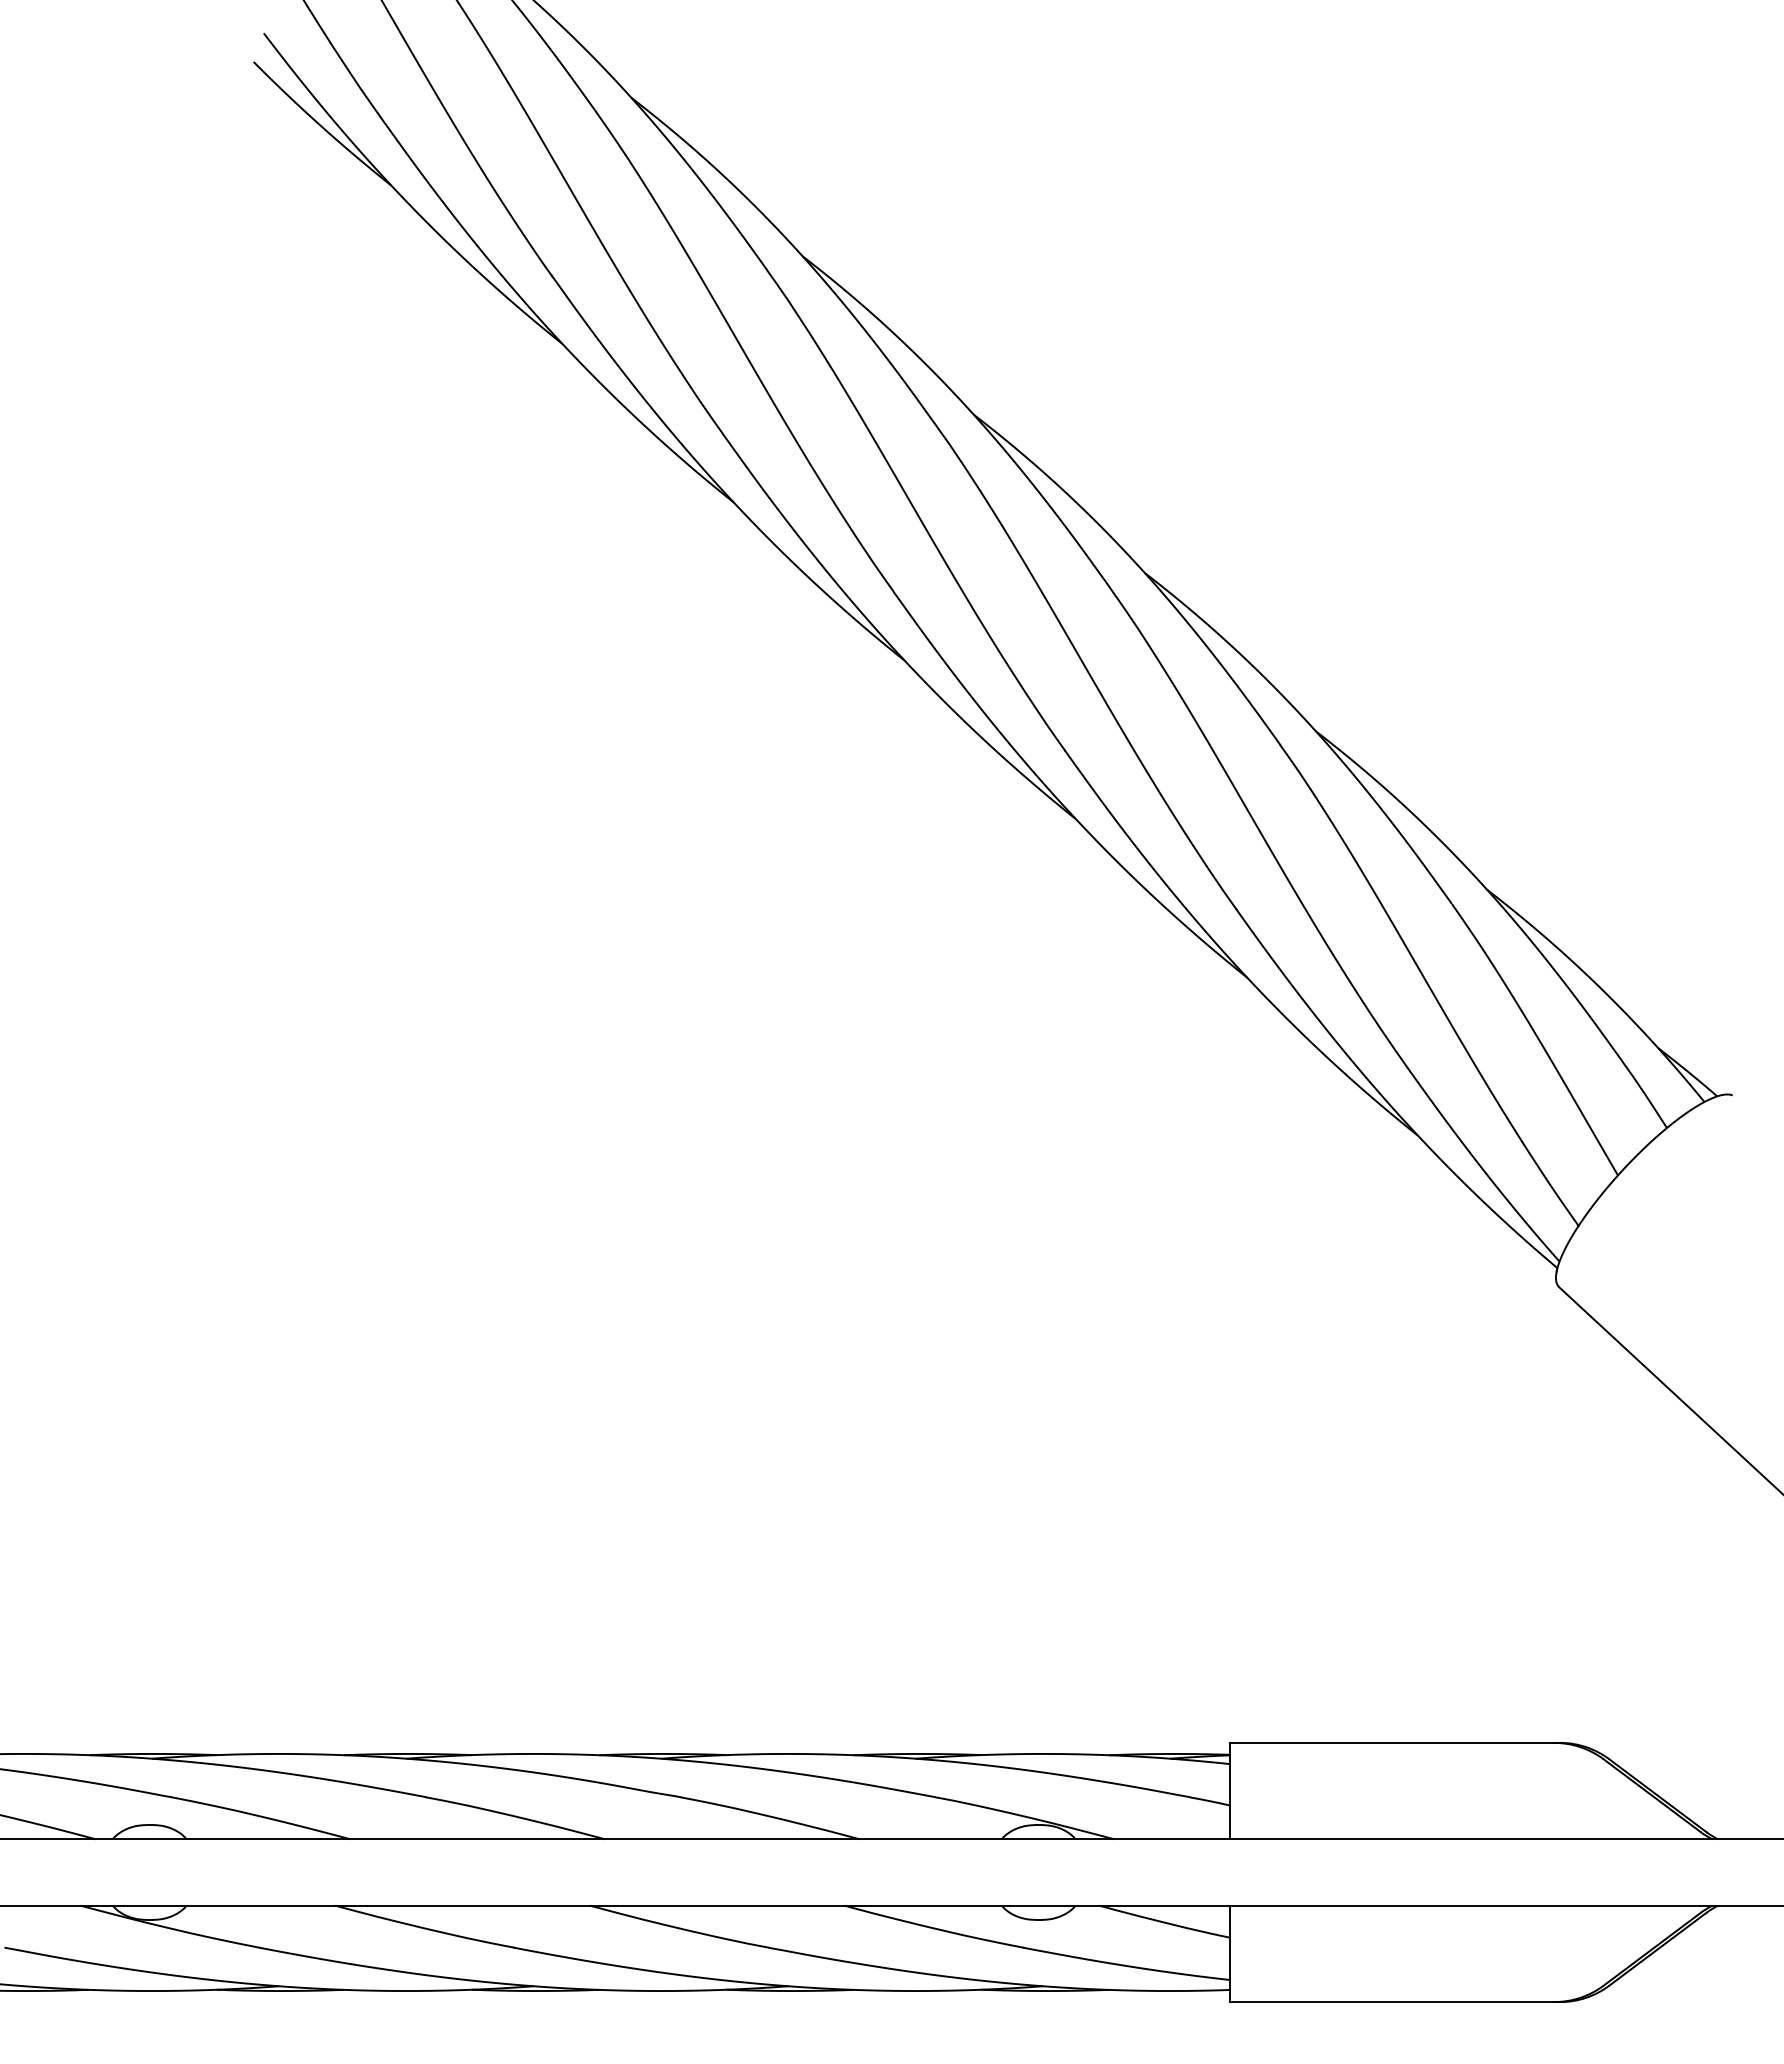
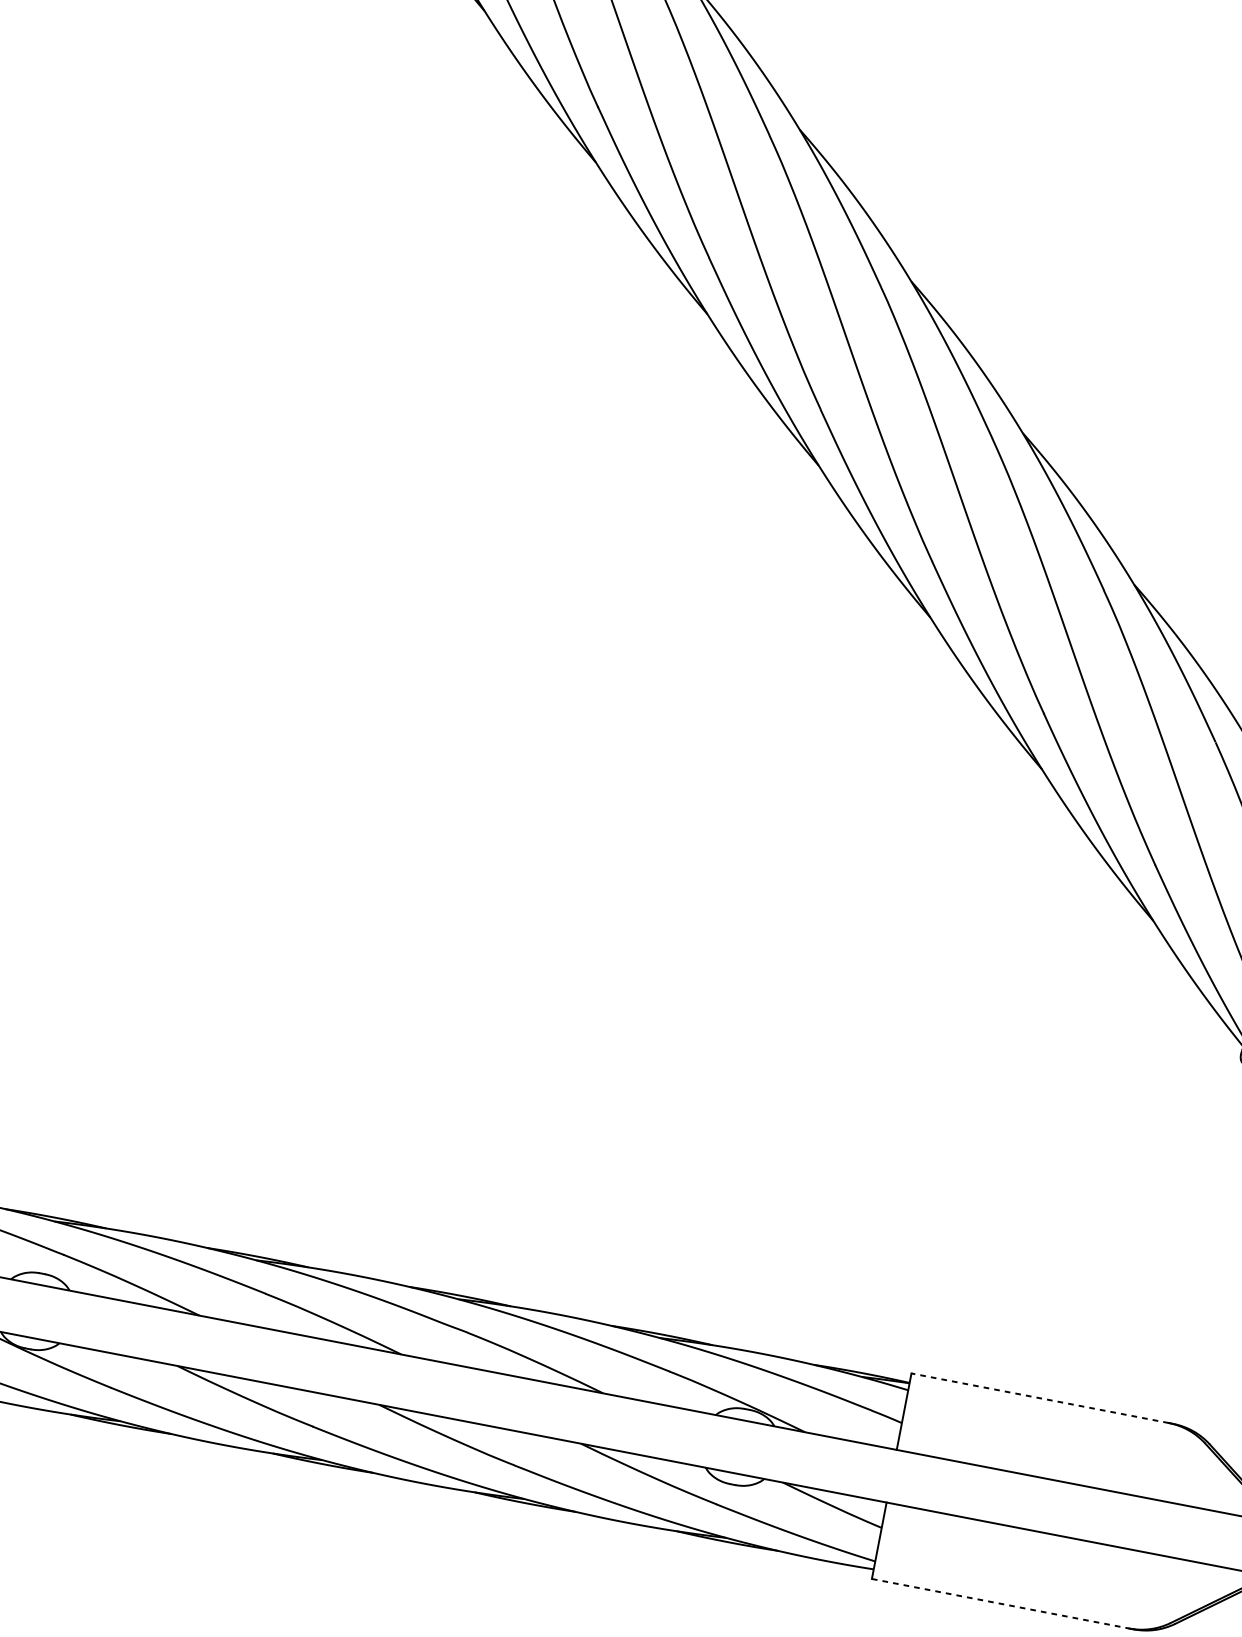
line: (1391, 1742) -> (1039, 1397), solid -> dashed
line: (1392, 2002) -> (1000, 1604), solid -> dashed

